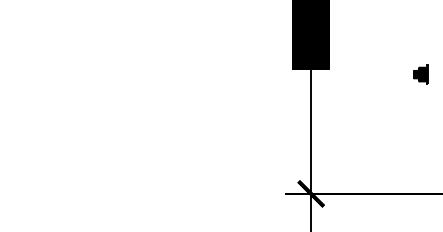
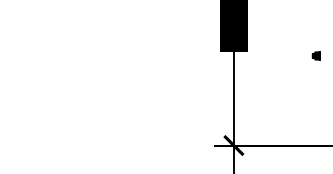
part: (420, 74) -> (316, 55), size x0.71

